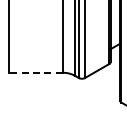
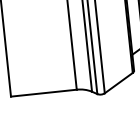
line: (35, 72) -> (43, 92), dashed -> solid

